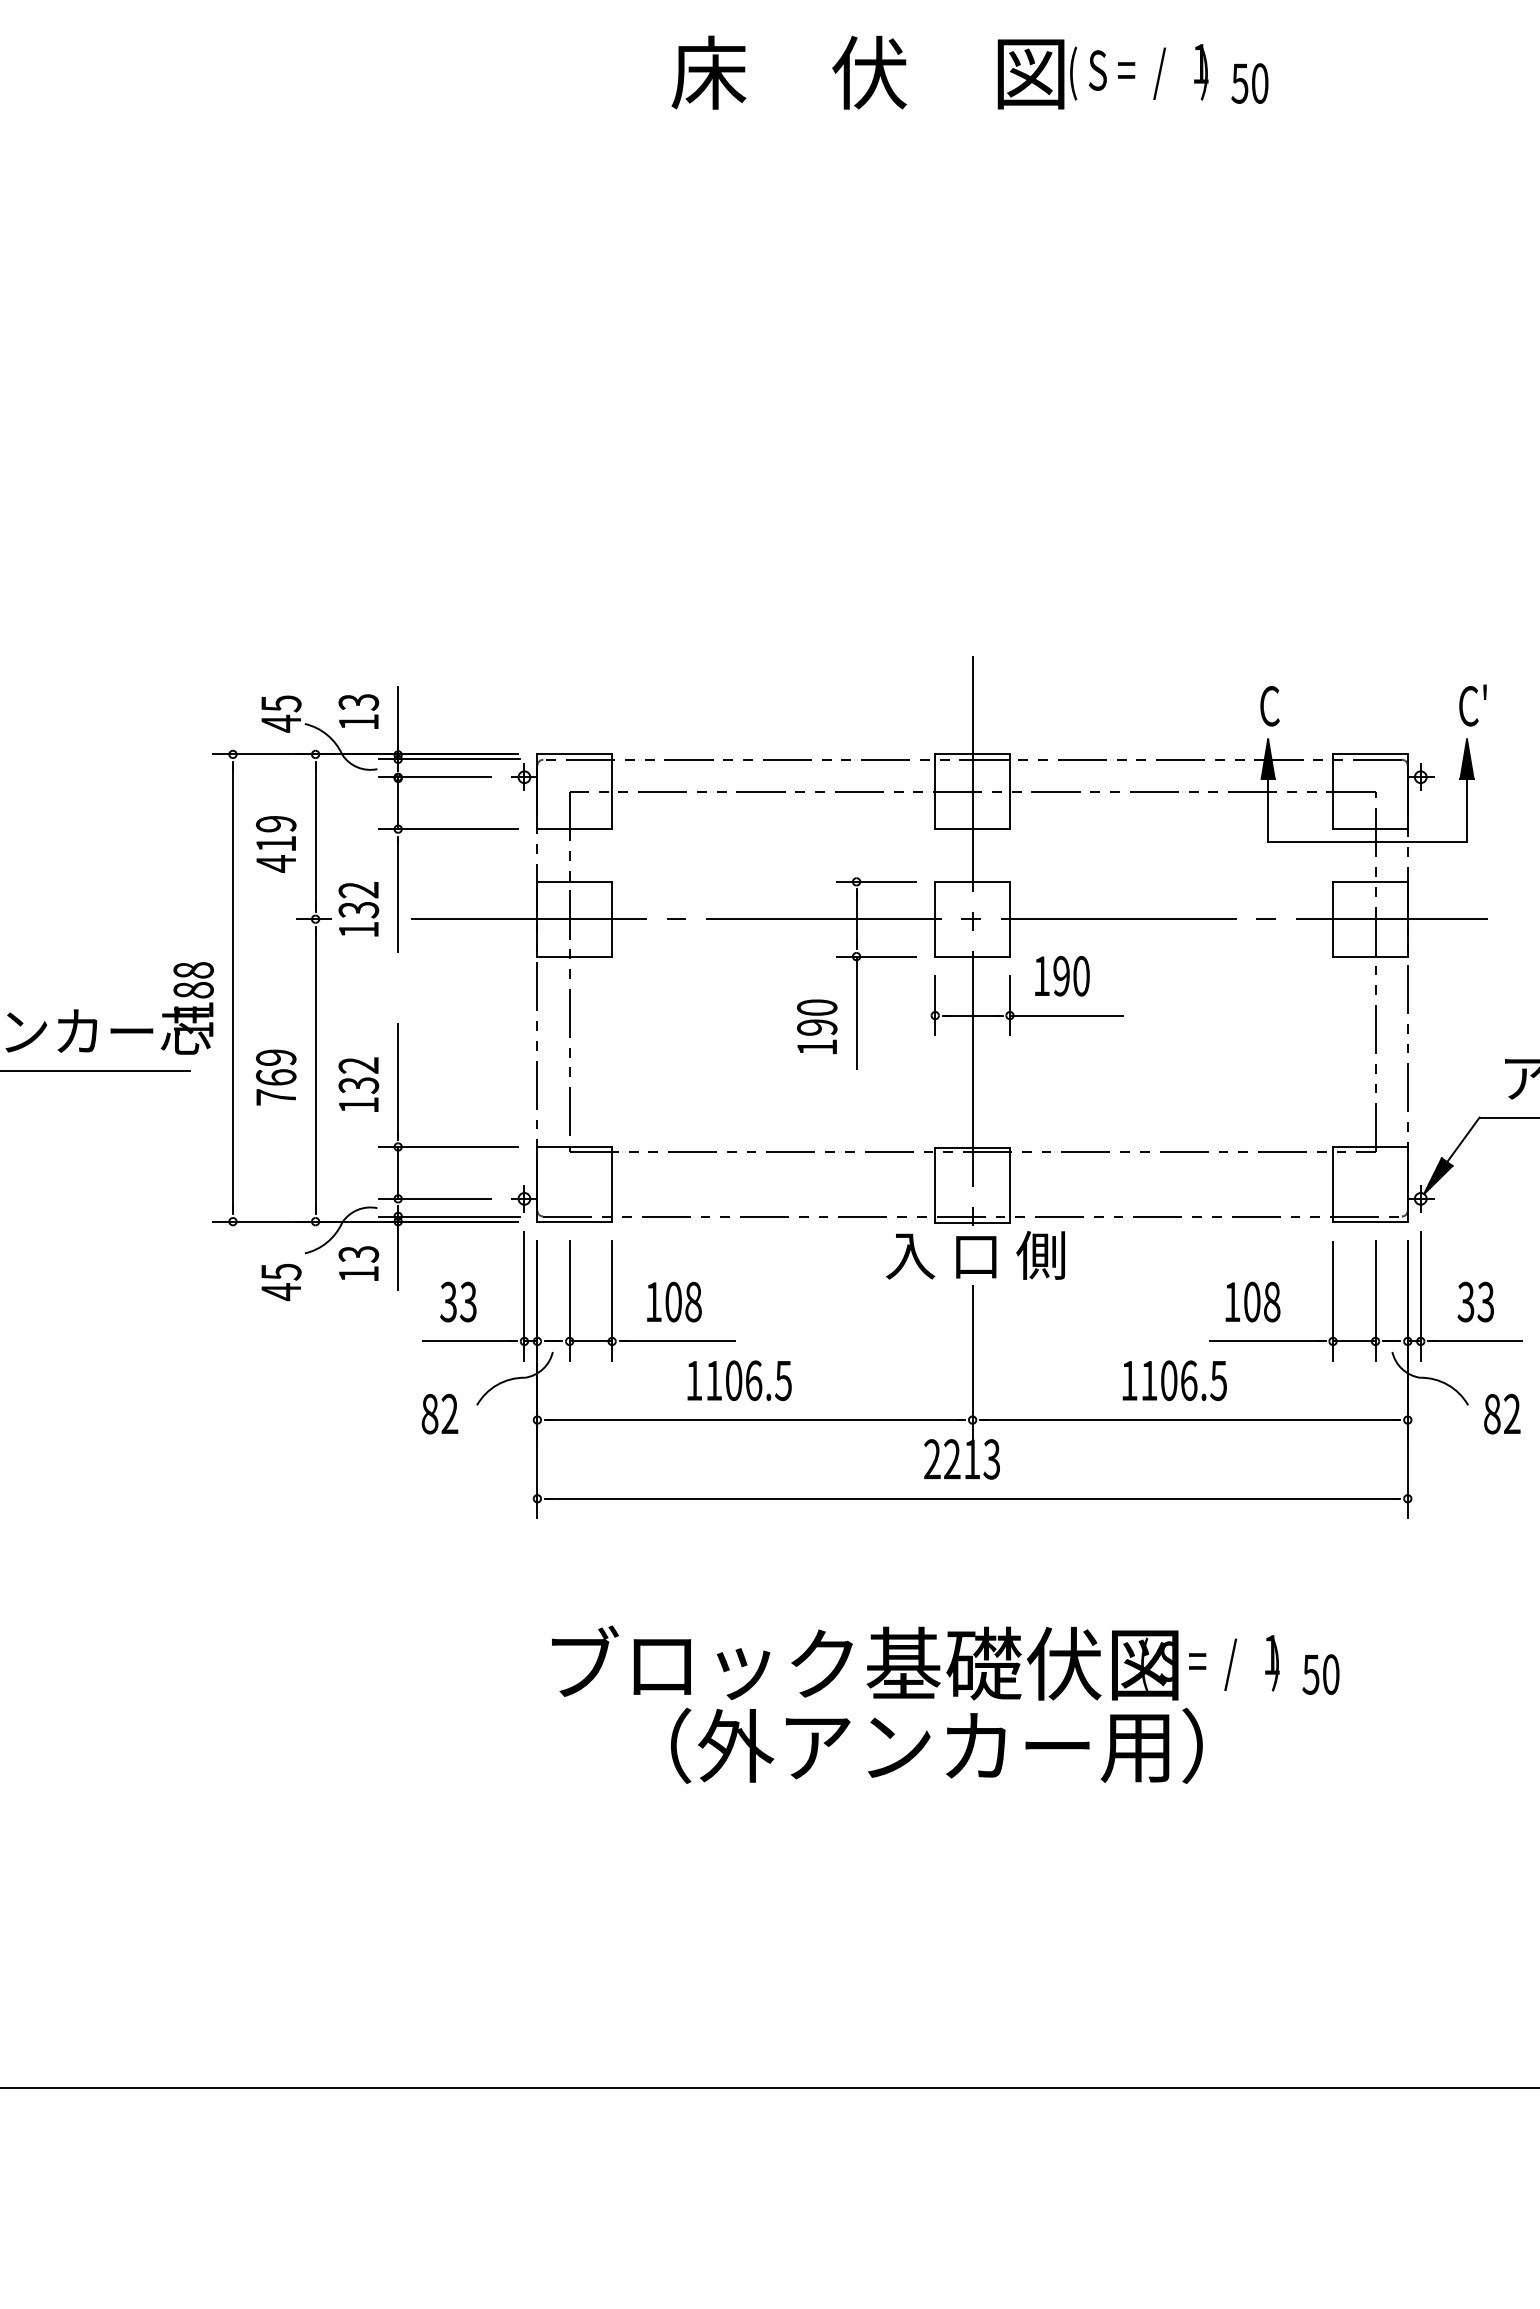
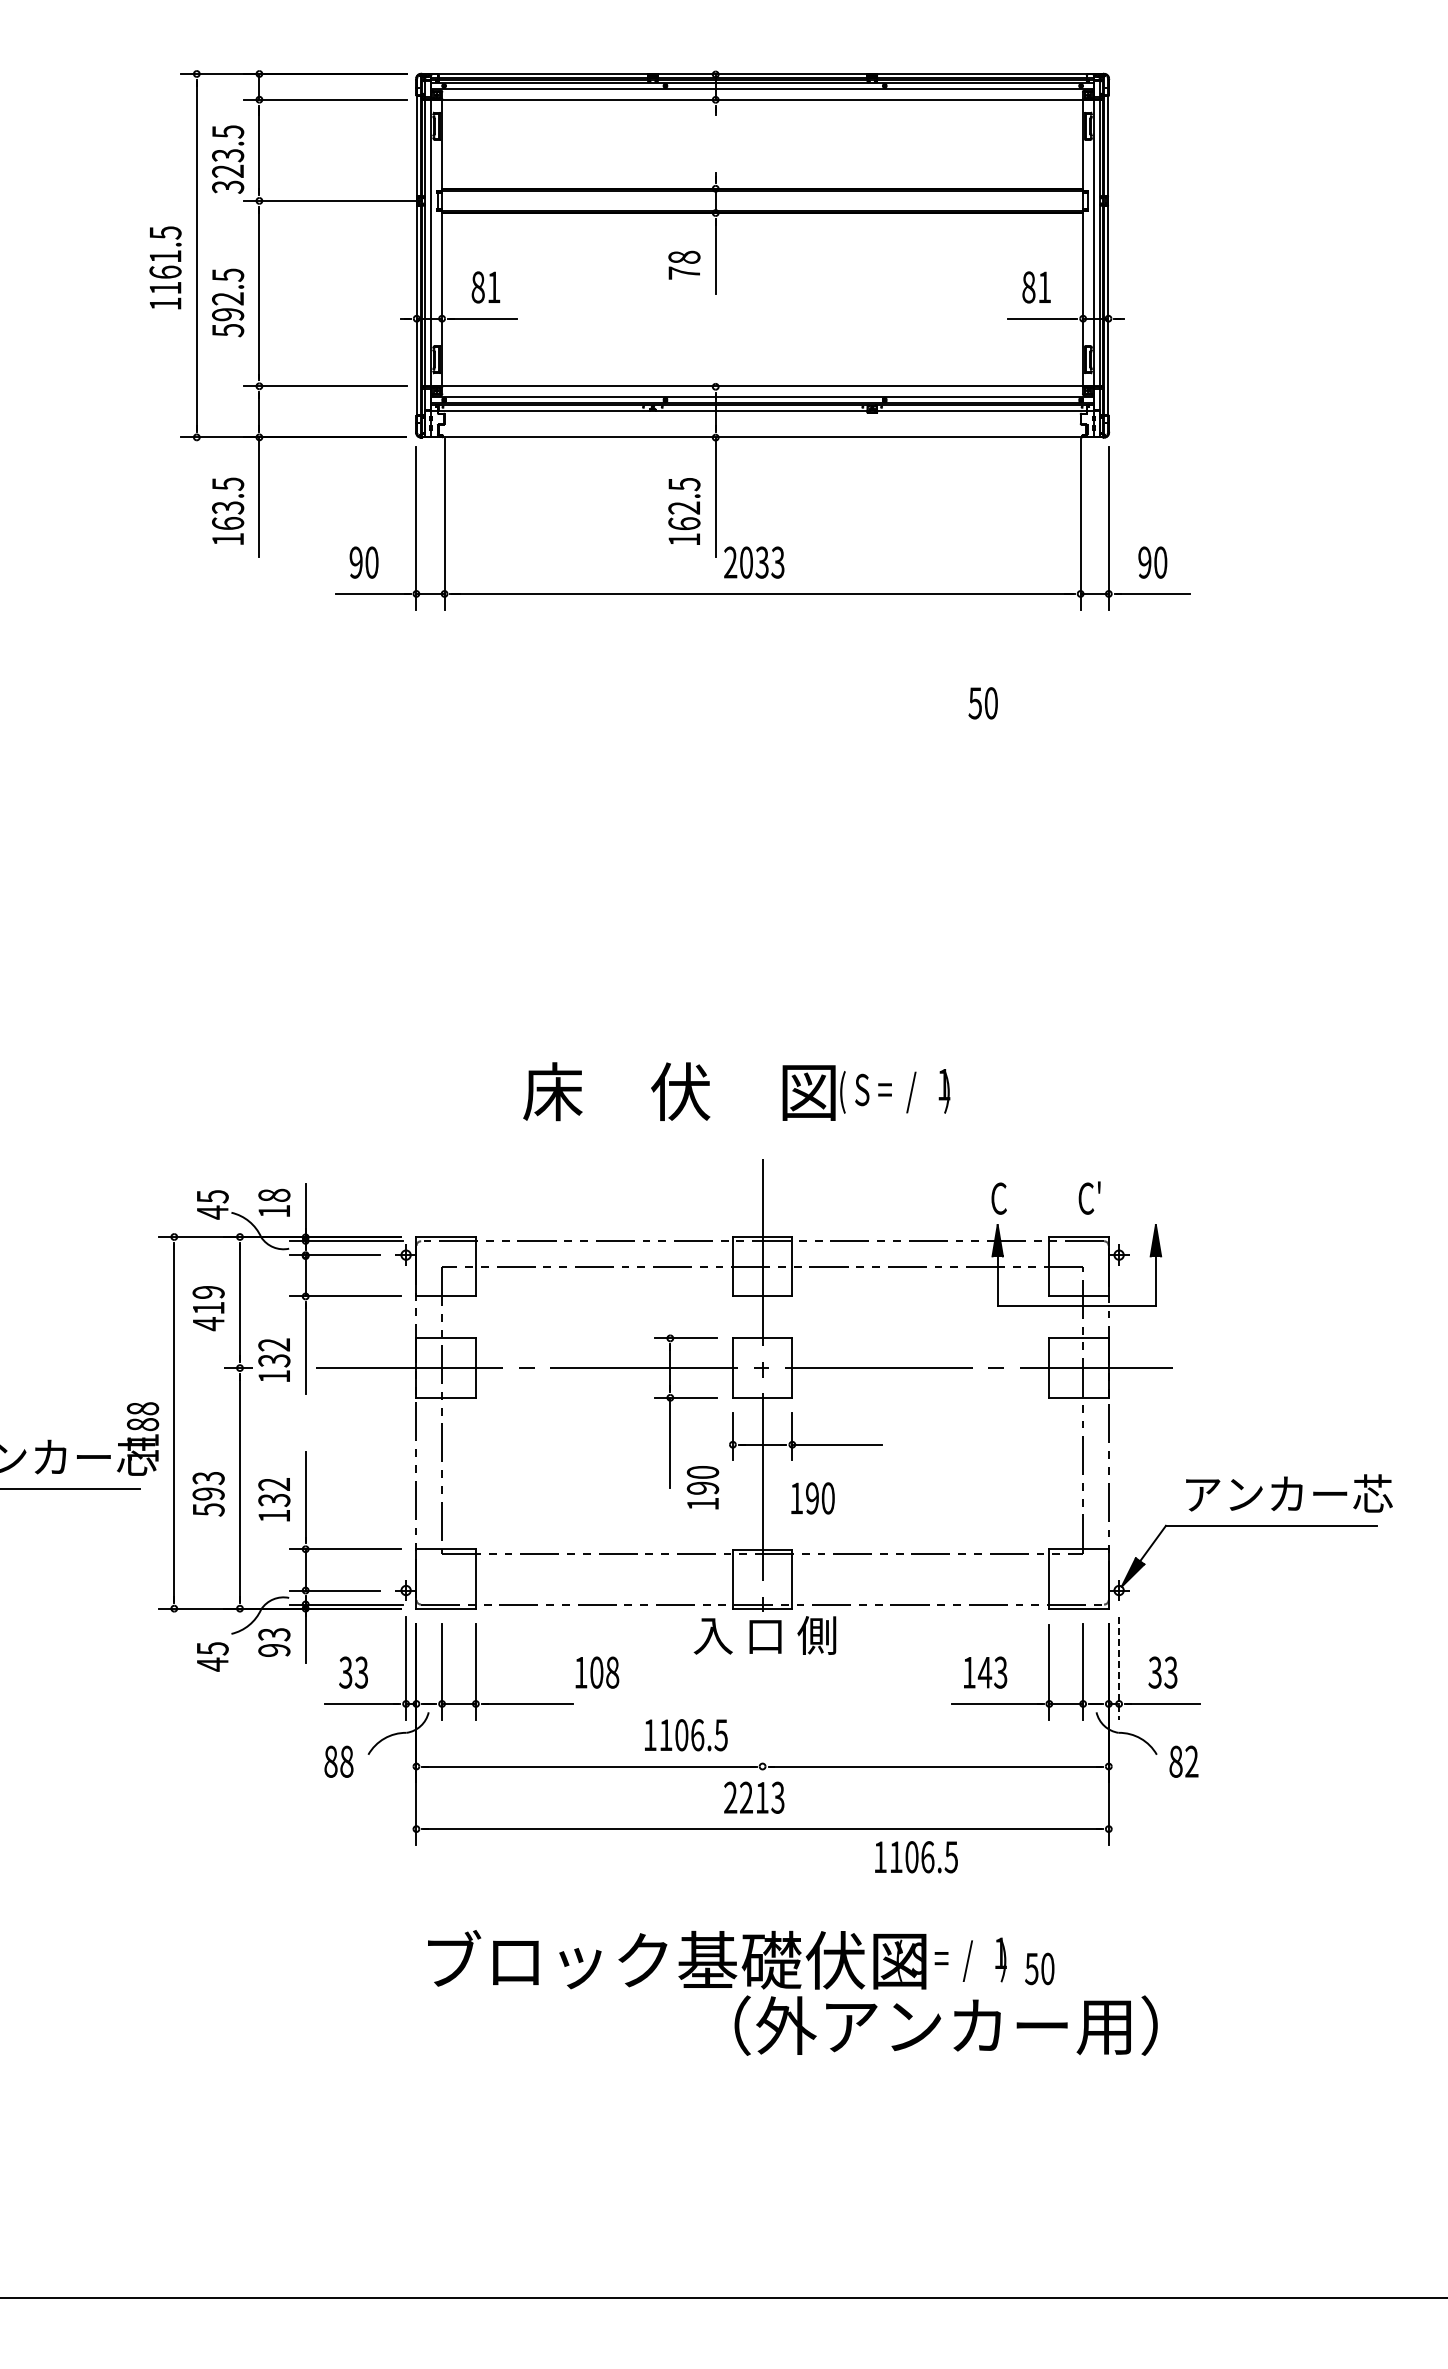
text: (939, 72) -> (736, 1091), moved
text: (358, 702) -> (274, 1195), 13 -> 18
text: (1472, 704) -> (1089, 1197), moved
text: (1061, 976) -> (812, 1498), moved
text: (816, 1026) -> (702, 1487), moved
text: (276, 1076) -> (208, 1493), 769 -> 593
text: (358, 1274) -> (274, 1650), 13 -> 93
line: (1421, 1296) -> (1119, 1668), solid -> dashed
text: (674, 1301) -> (597, 1672), moved
text: (1261, 1301) -> (992, 1672), 108 -> 143
line: (972, 1362) -> (762, 1720), removed
text: (739, 1381) -> (686, 1735), moved
text: (1174, 1381) -> (916, 1857), moved
text: (449, 1413) -> (346, 1761), 82 -> 88
text: (936, 1745) -> (945, 2025), moved

